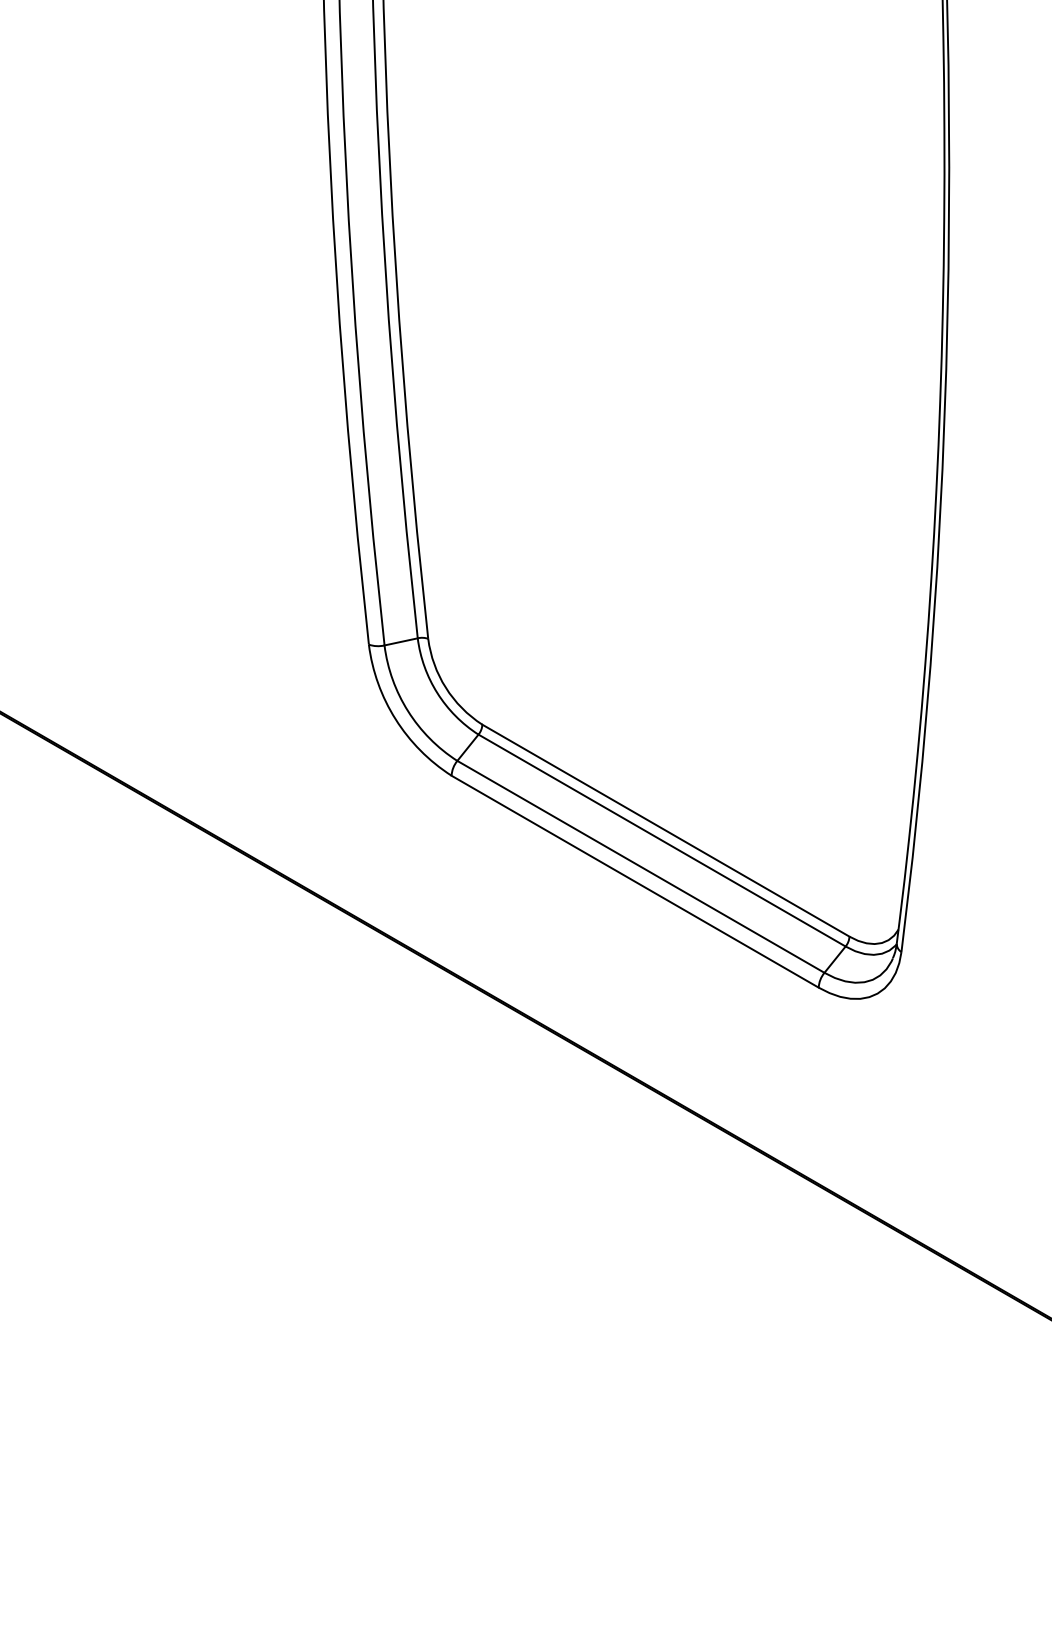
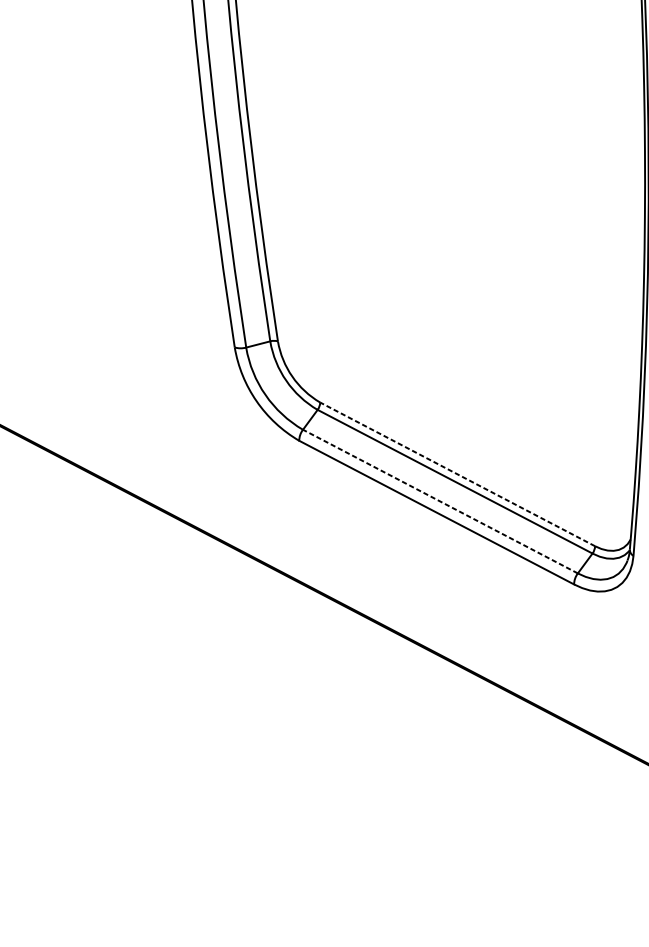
line: (665, 830) -> (457, 474), solid -> dashed
line: (640, 866) -> (440, 501), solid -> dashed

